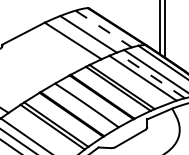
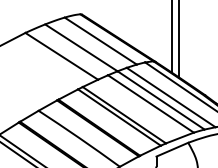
line: (103, 29) -> (100, 41), dashed -> solid
line: (150, 75) -> (160, 100), dashed -> solid

